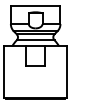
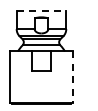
line: (35, 6) -> (41, 11), solid -> dashed
line: (67, 72) -> (73, 77), solid -> dashed

